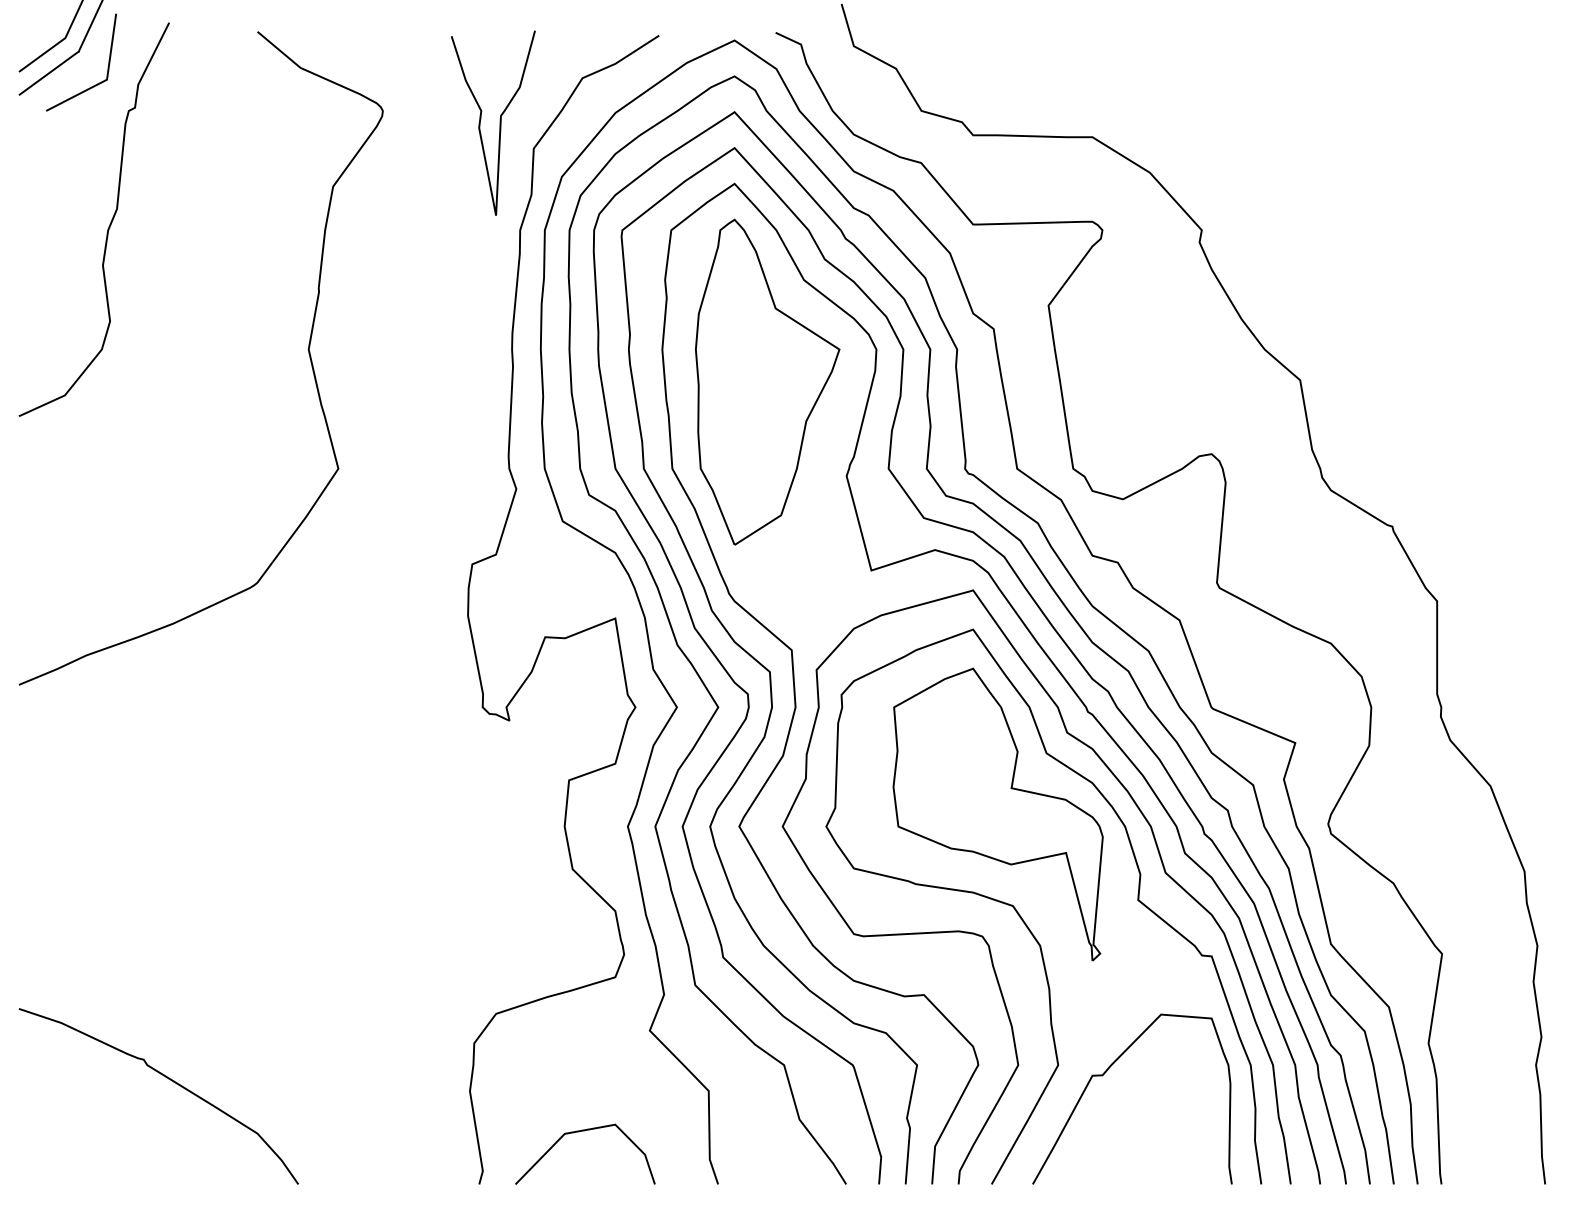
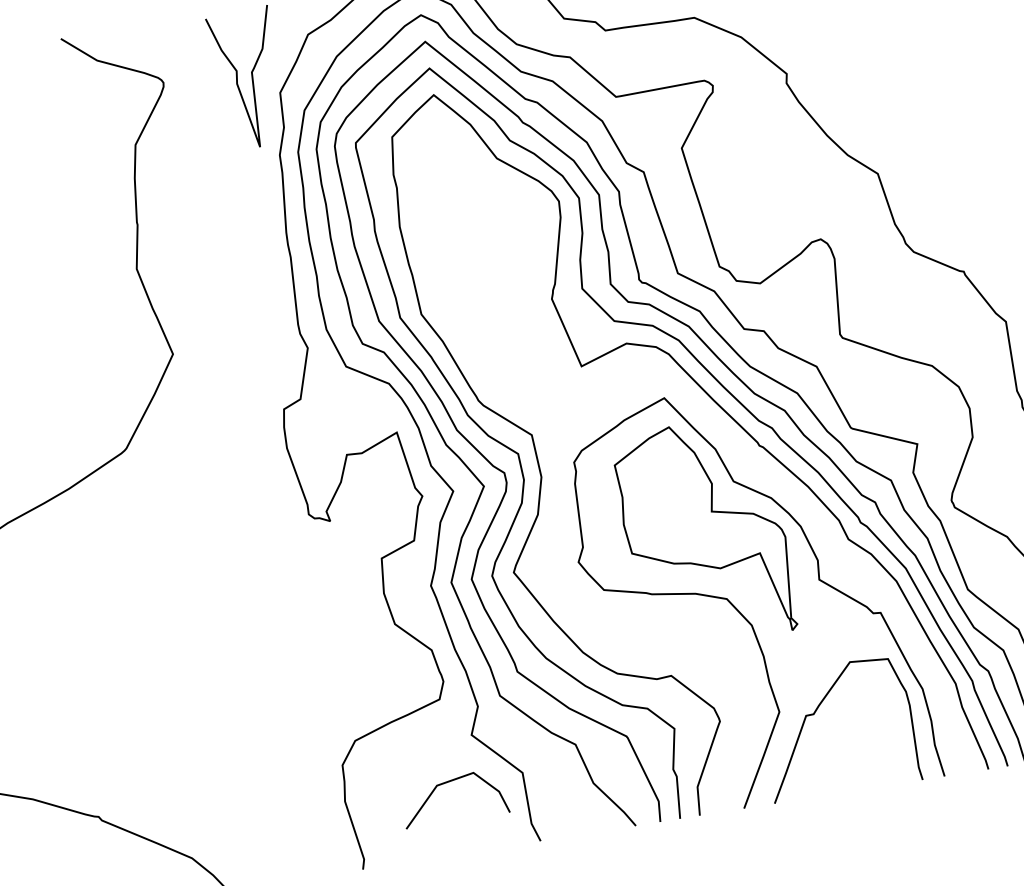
part: (767, 381) -> (481, 238), removed
curve: (984, 937) -> (709, 625), removed
line: (579, 1132) -> (447, 782), moved

